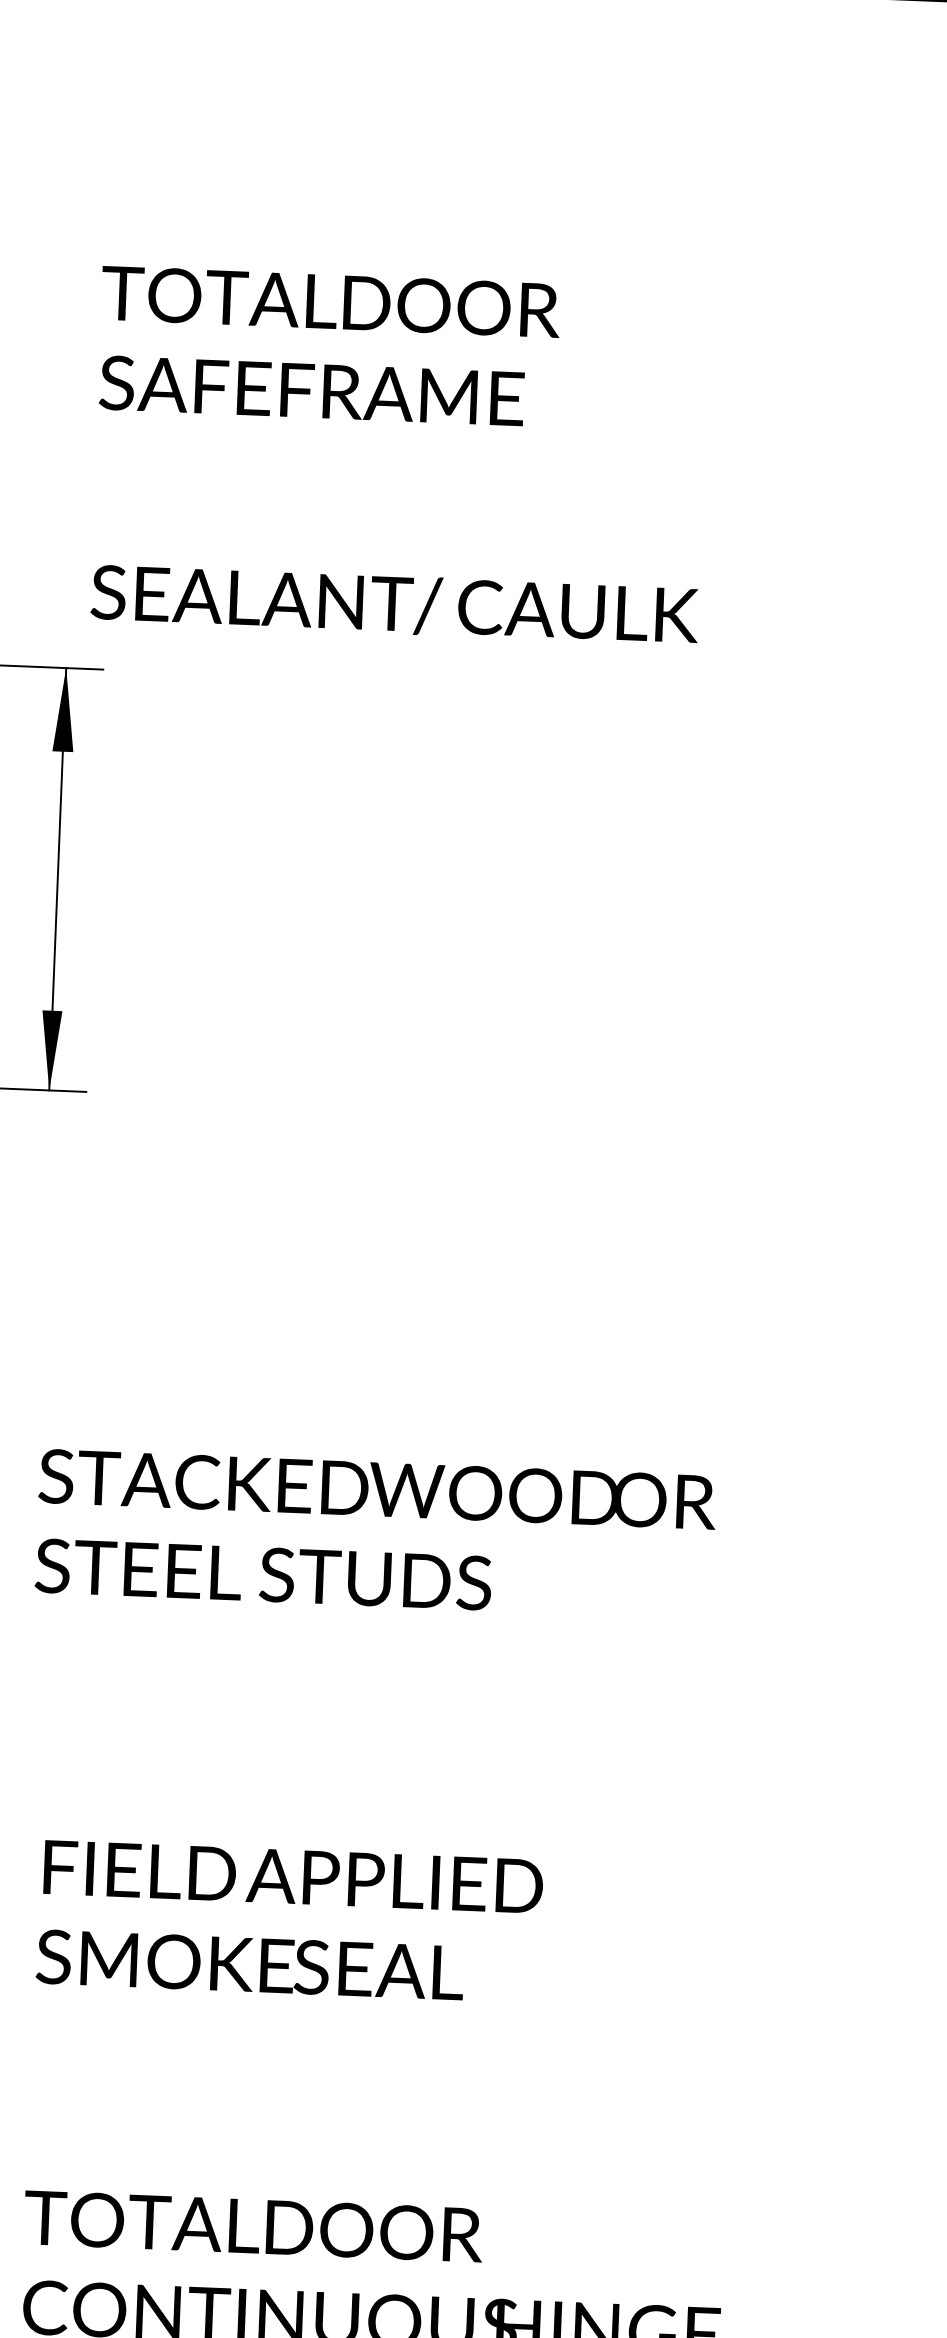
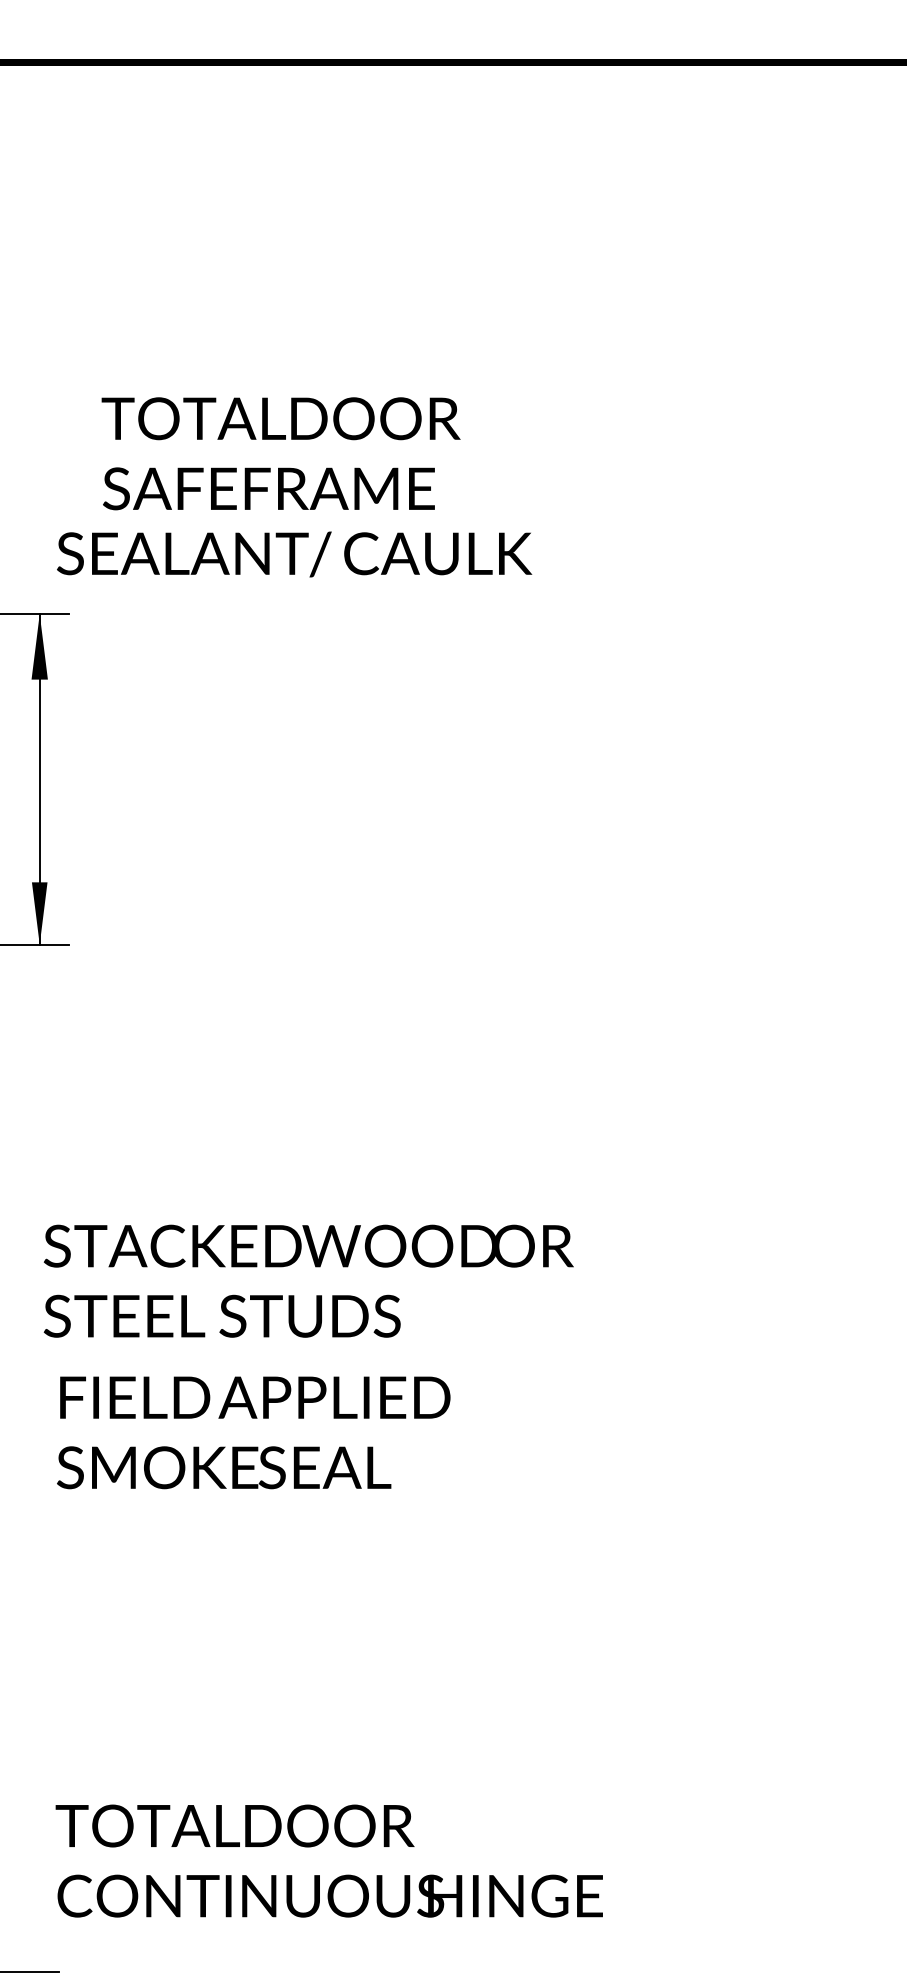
text: (328, 346) -> (280, 453), moved
text: (289, 1921) -> (253, 1432), moved

